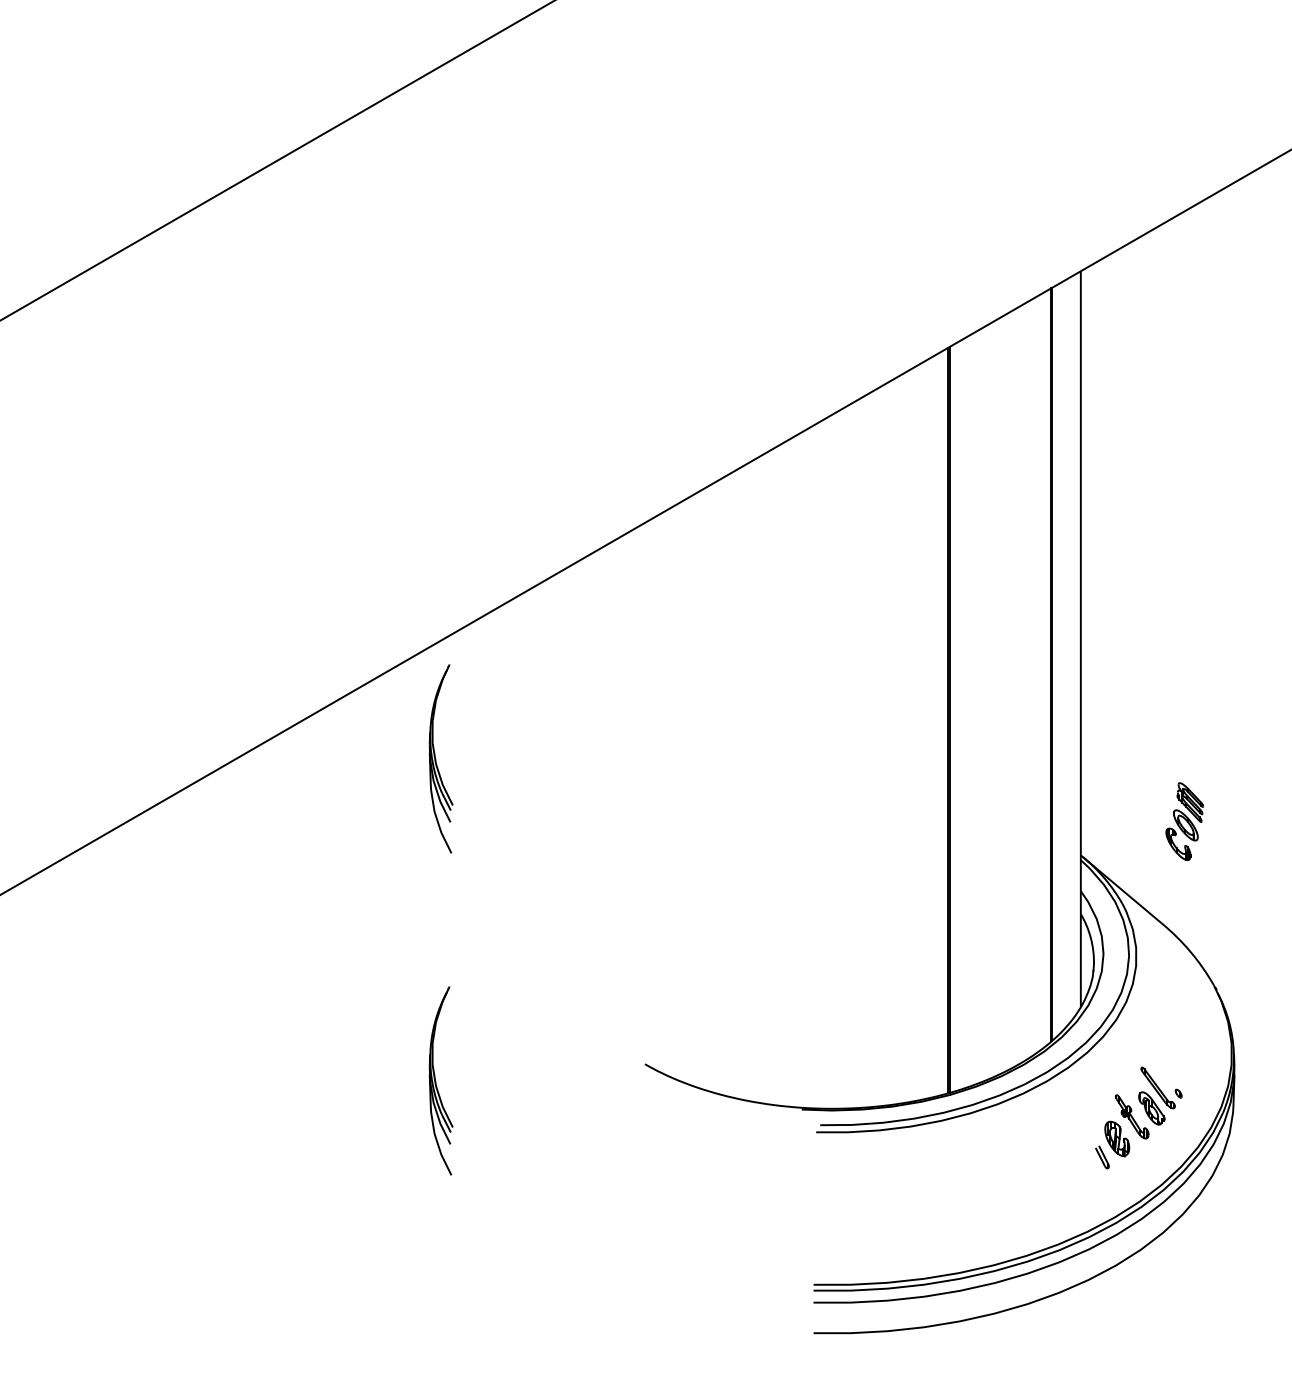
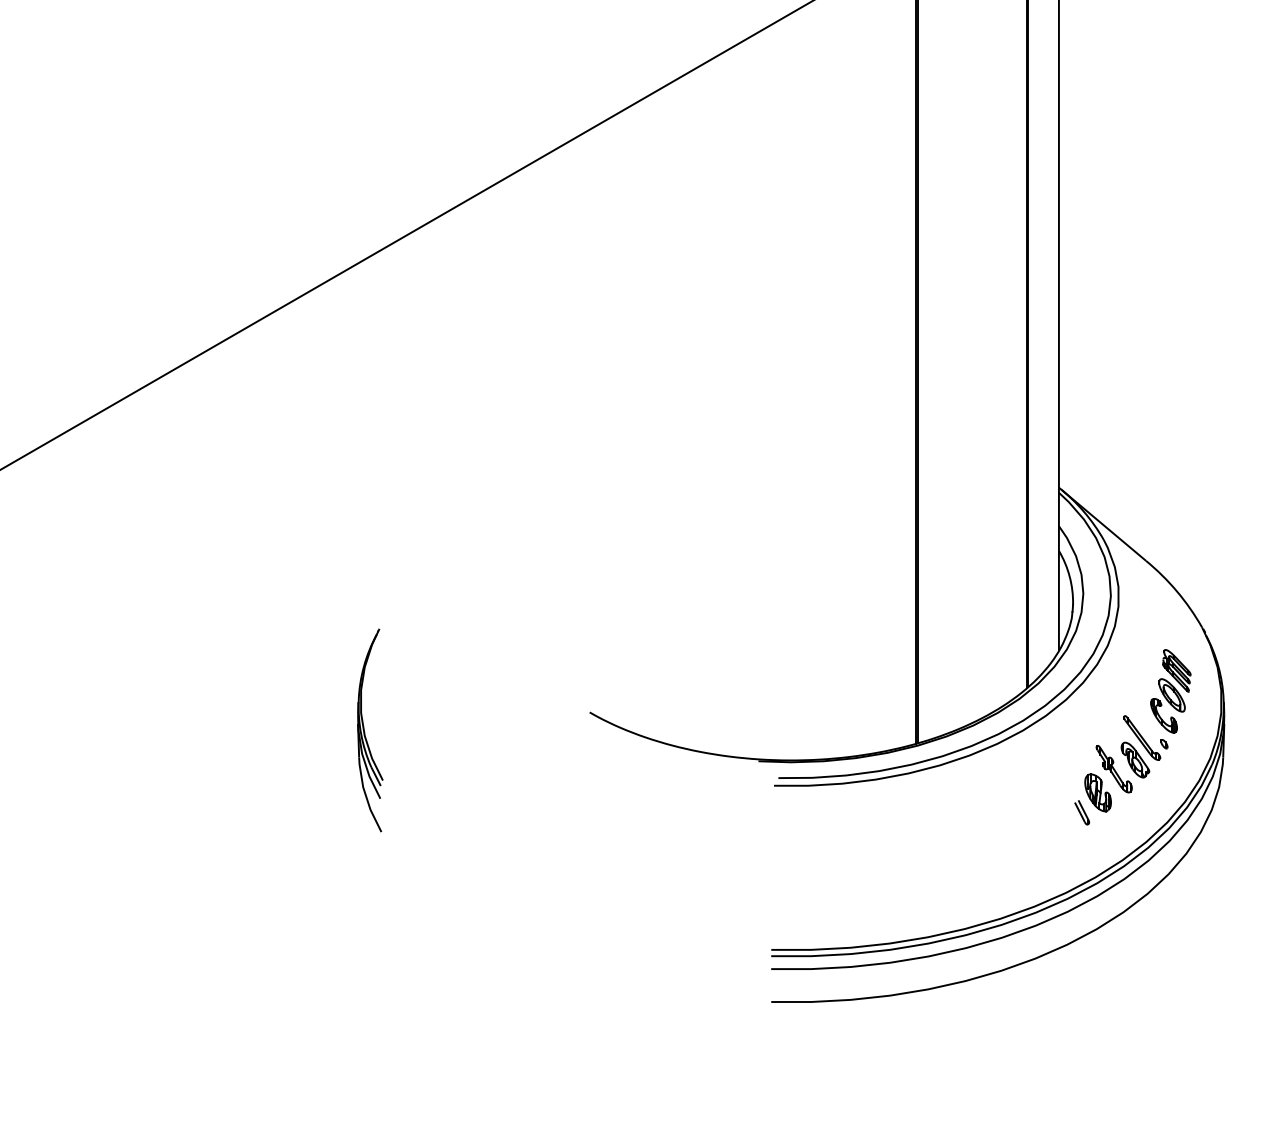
part: (440, 758) -> (369, 383), removed
part: (1184, 821) -> (1170, 691), moved

